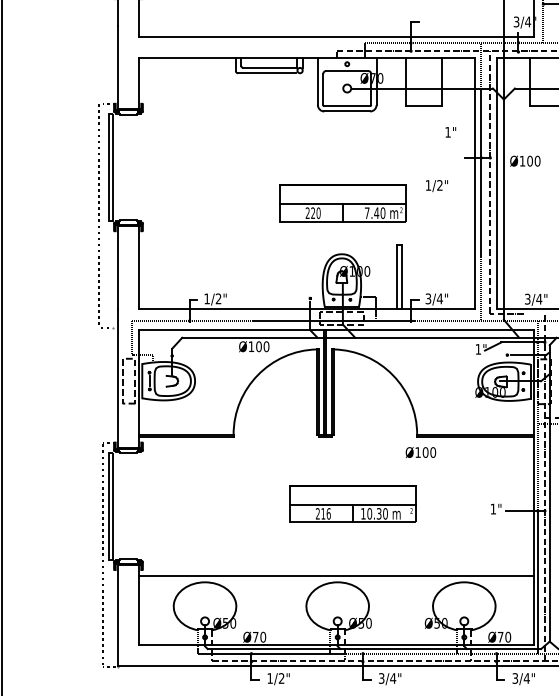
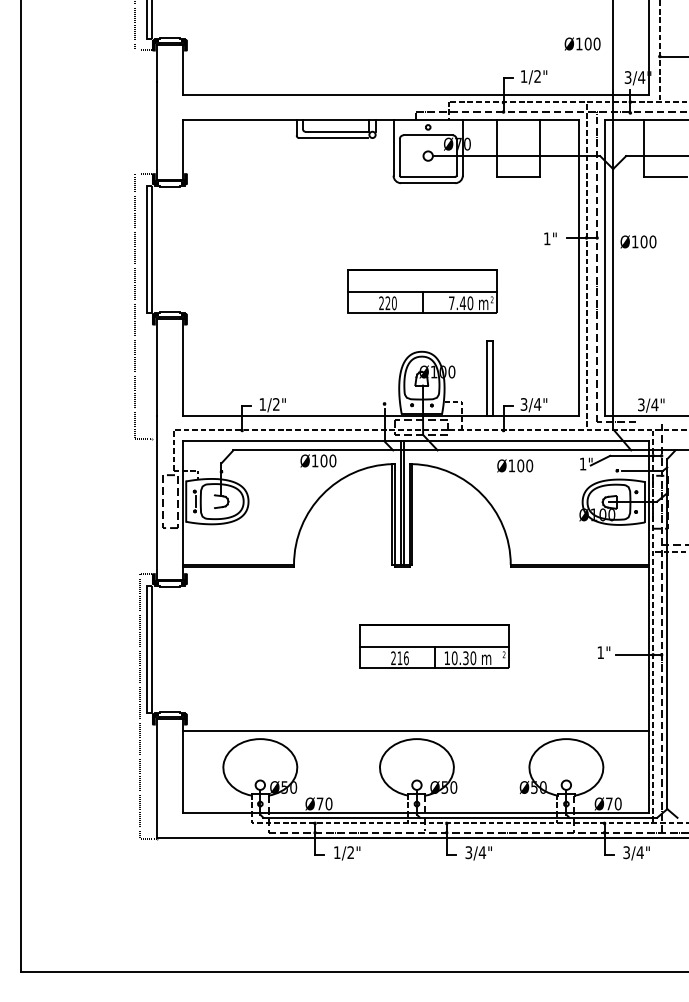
text: (450, 132) -> (550, 238), moved
text: (437, 186) -> (534, 77), moved
text: (421, 452) -> (515, 465), moved

